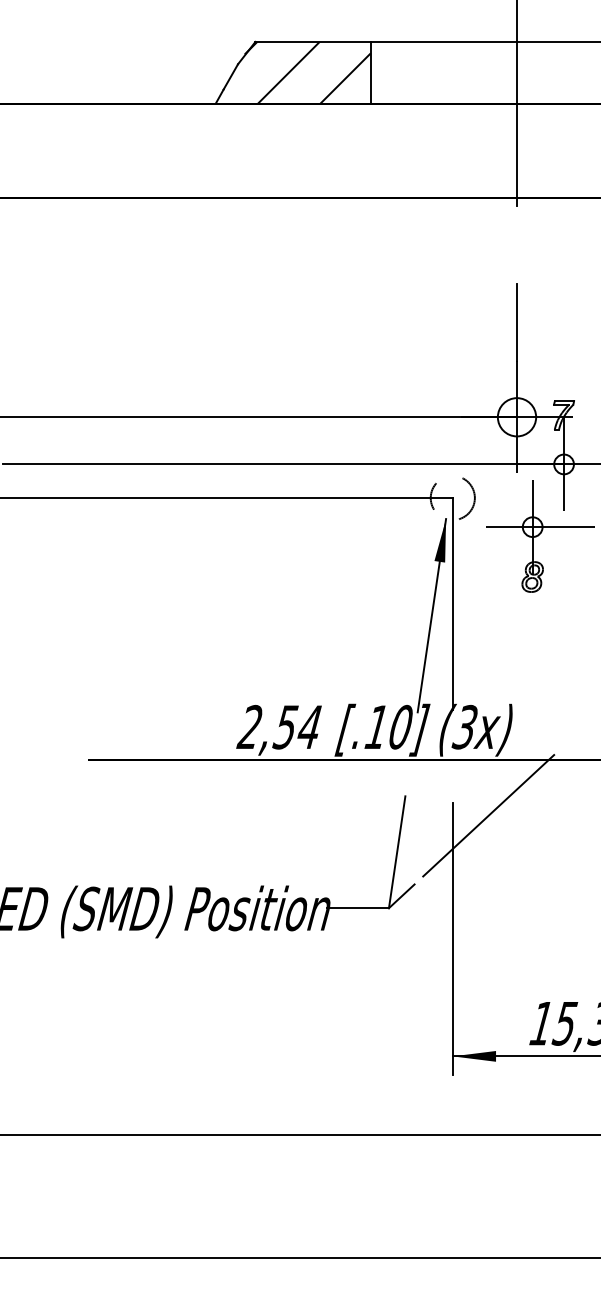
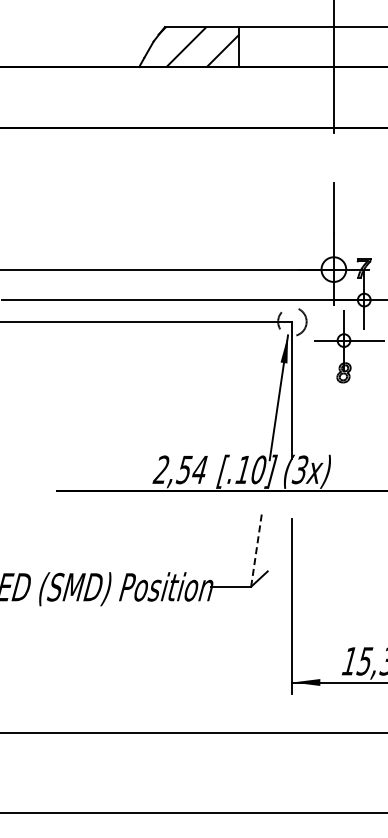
line: (488, 814) -> (315, 526), removed
line: (397, 852) -> (256, 550), solid -> dashed

